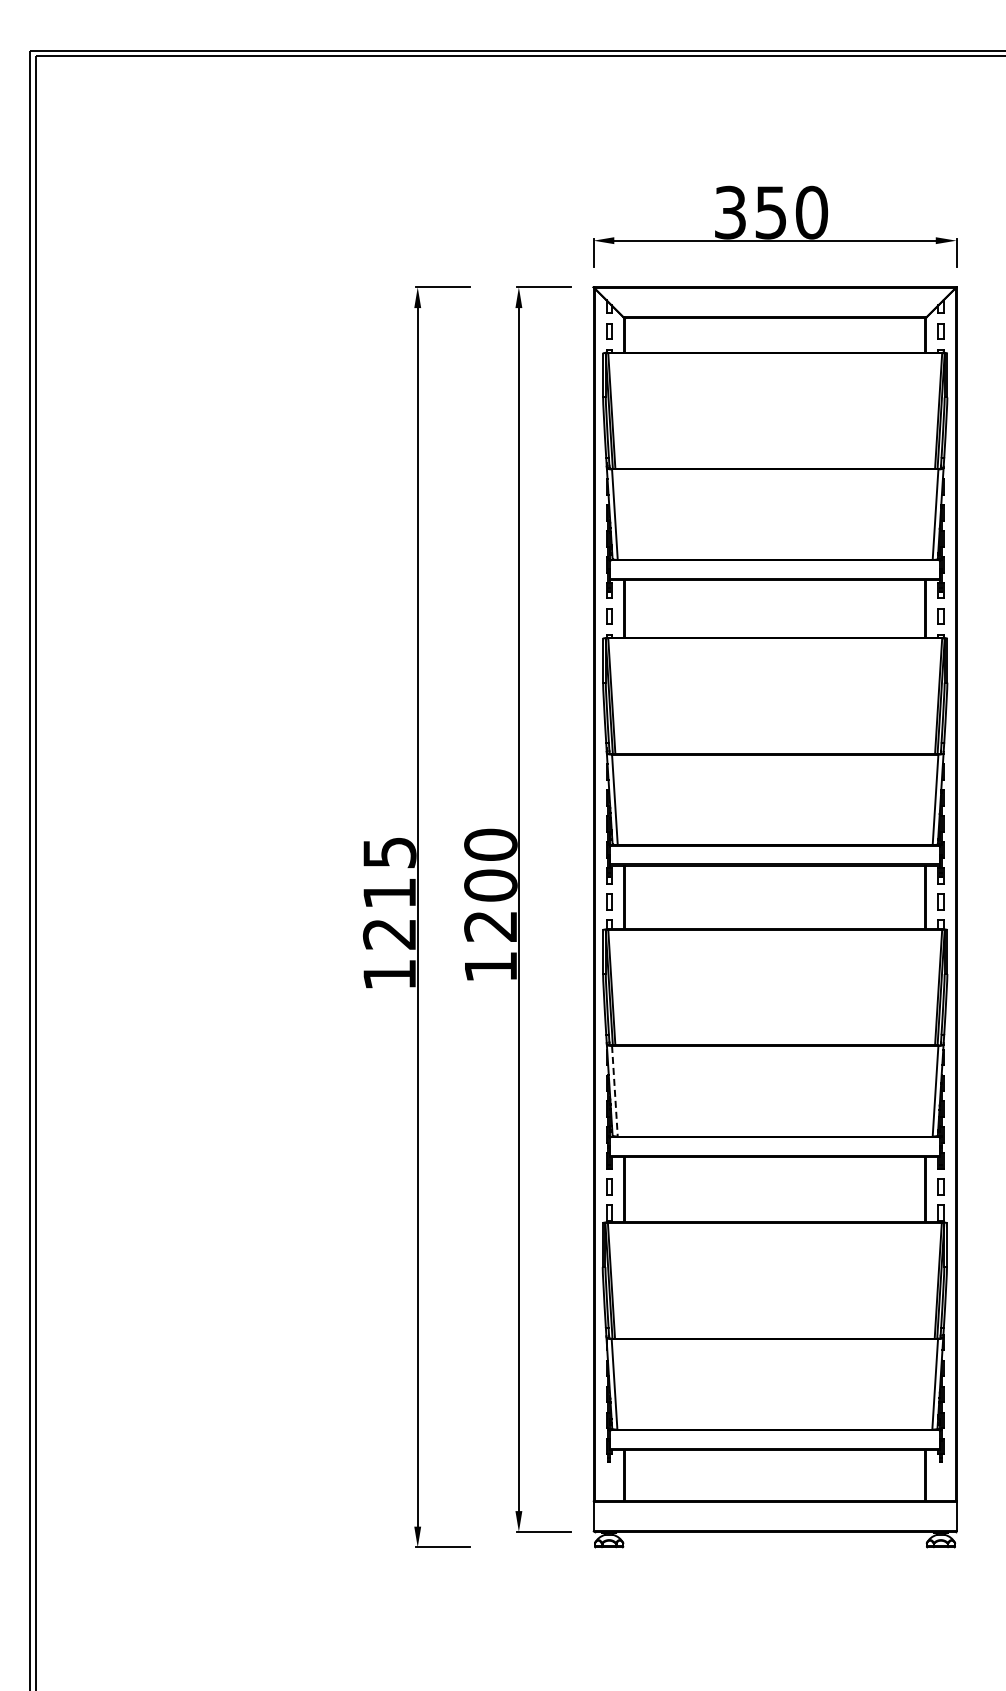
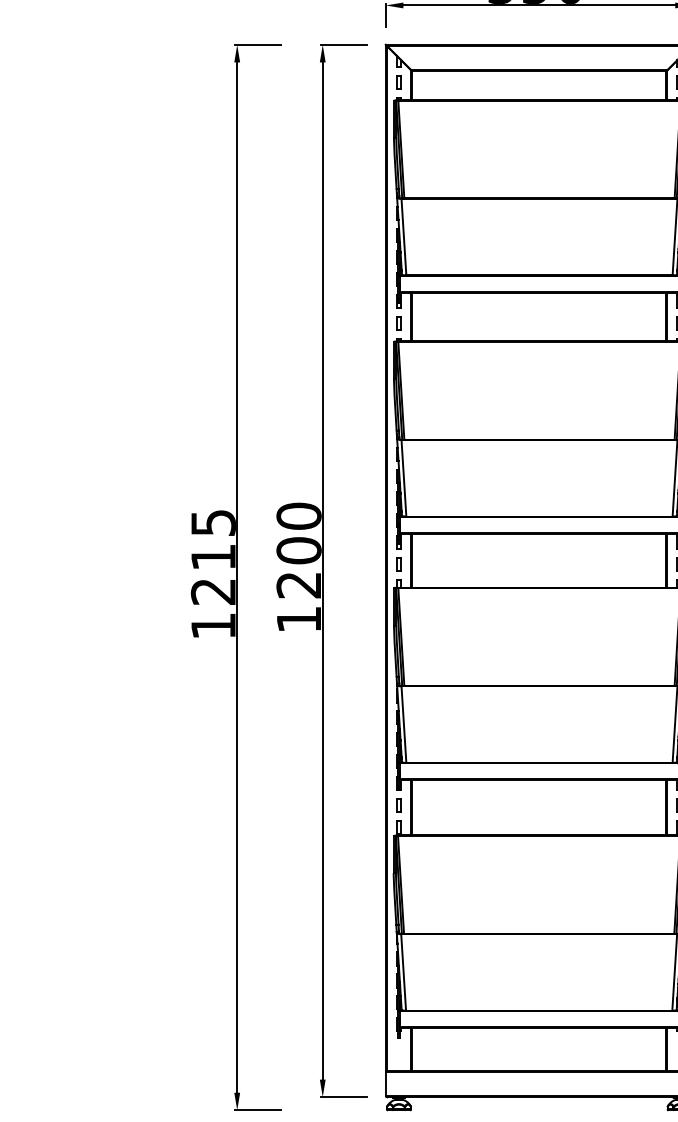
line: (614, 1091) -> (403, 724), dashed -> solid

